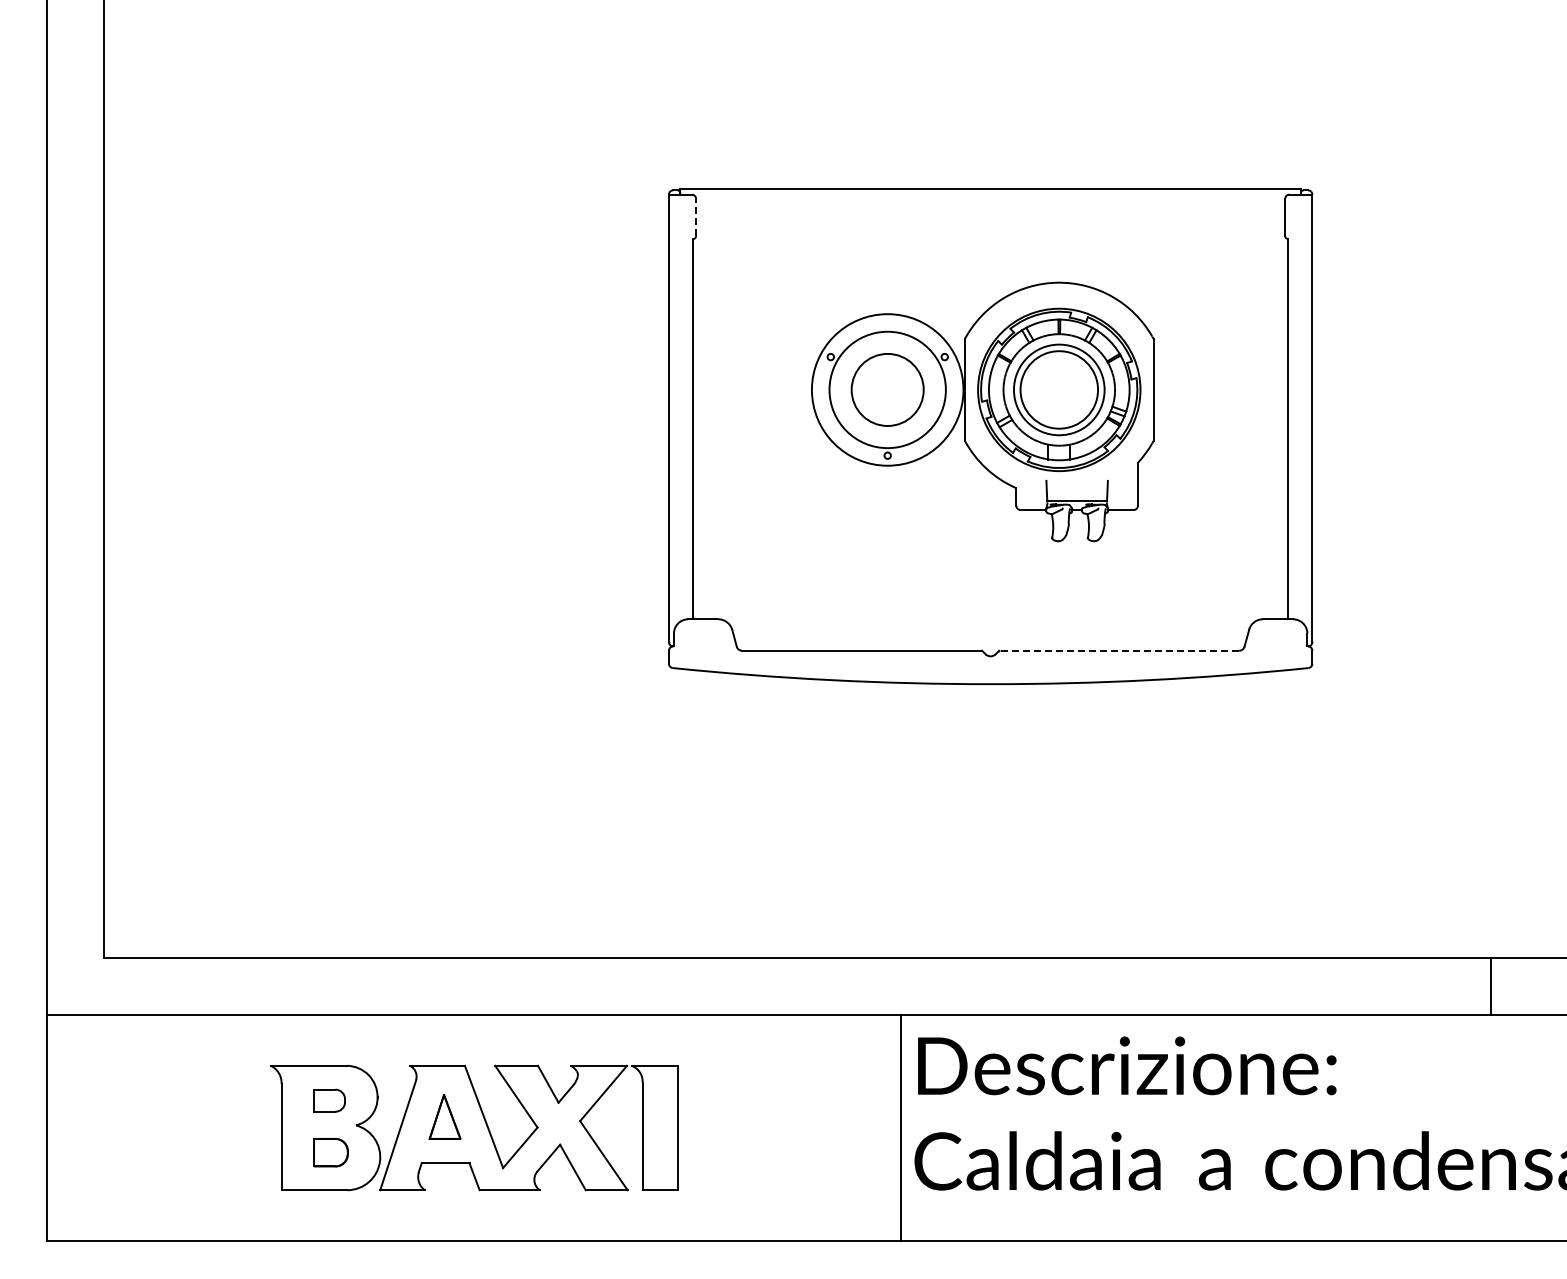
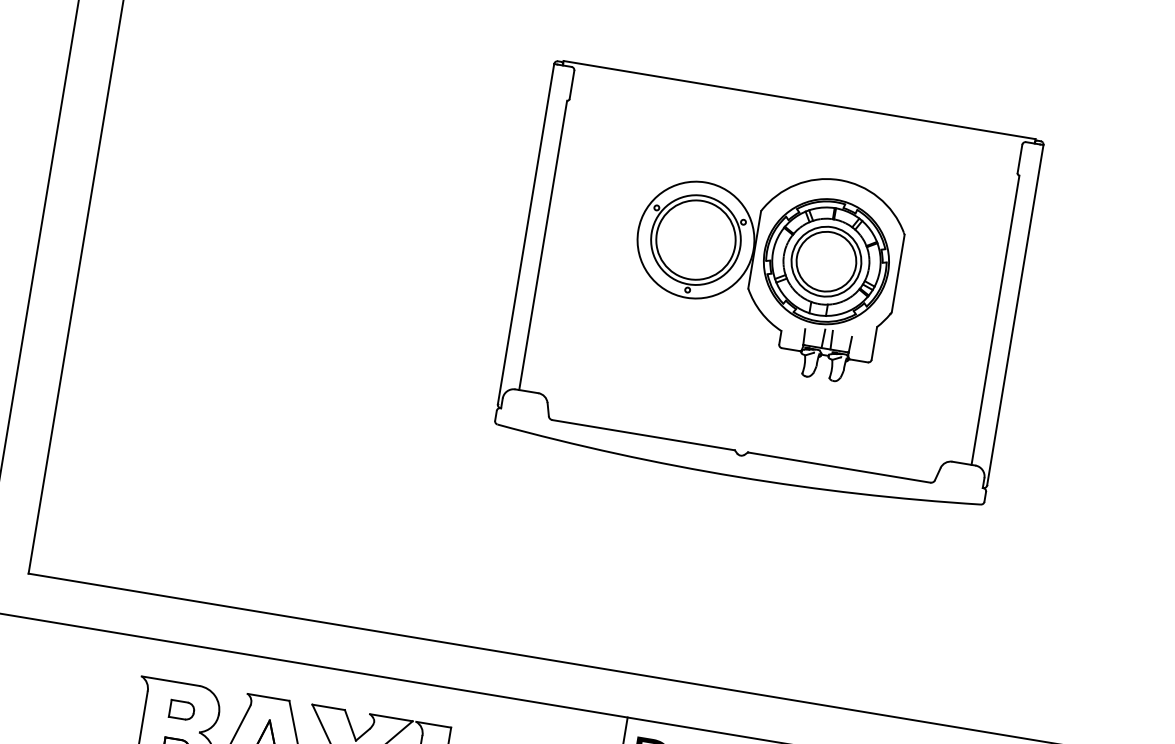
line: (696, 217) -> (572, 84), dashed -> solid
circle: (887, 389) -> (695, 239), size x1.43
line: (1071, 489) -> (823, 338), added
line: (1082, 489) -> (831, 340), added
line: (1119, 650) -> (839, 467), dashed -> solid

